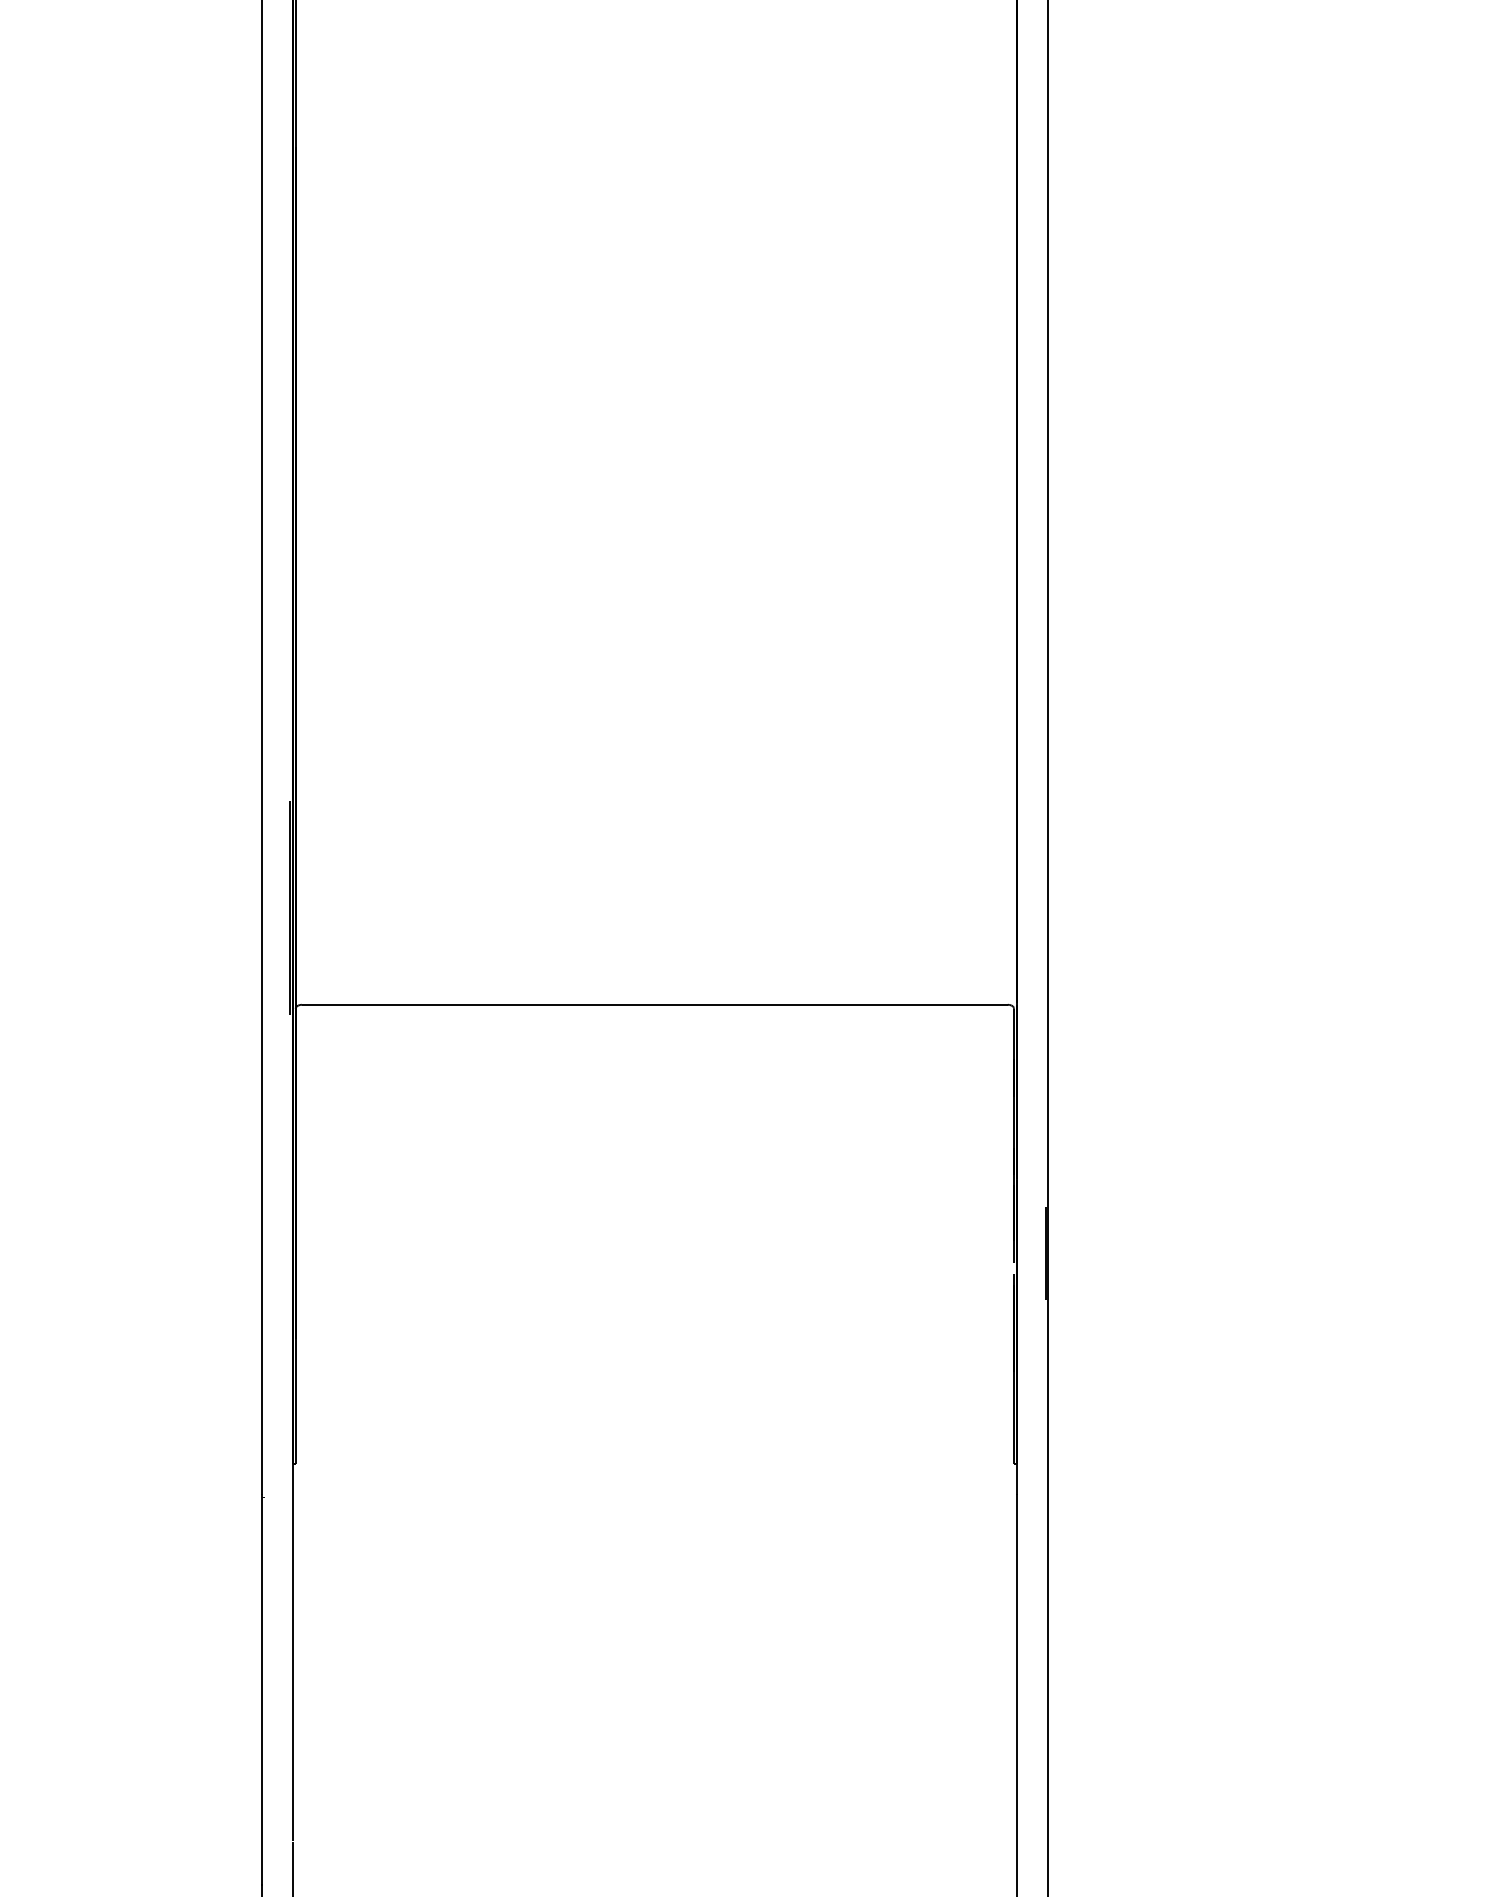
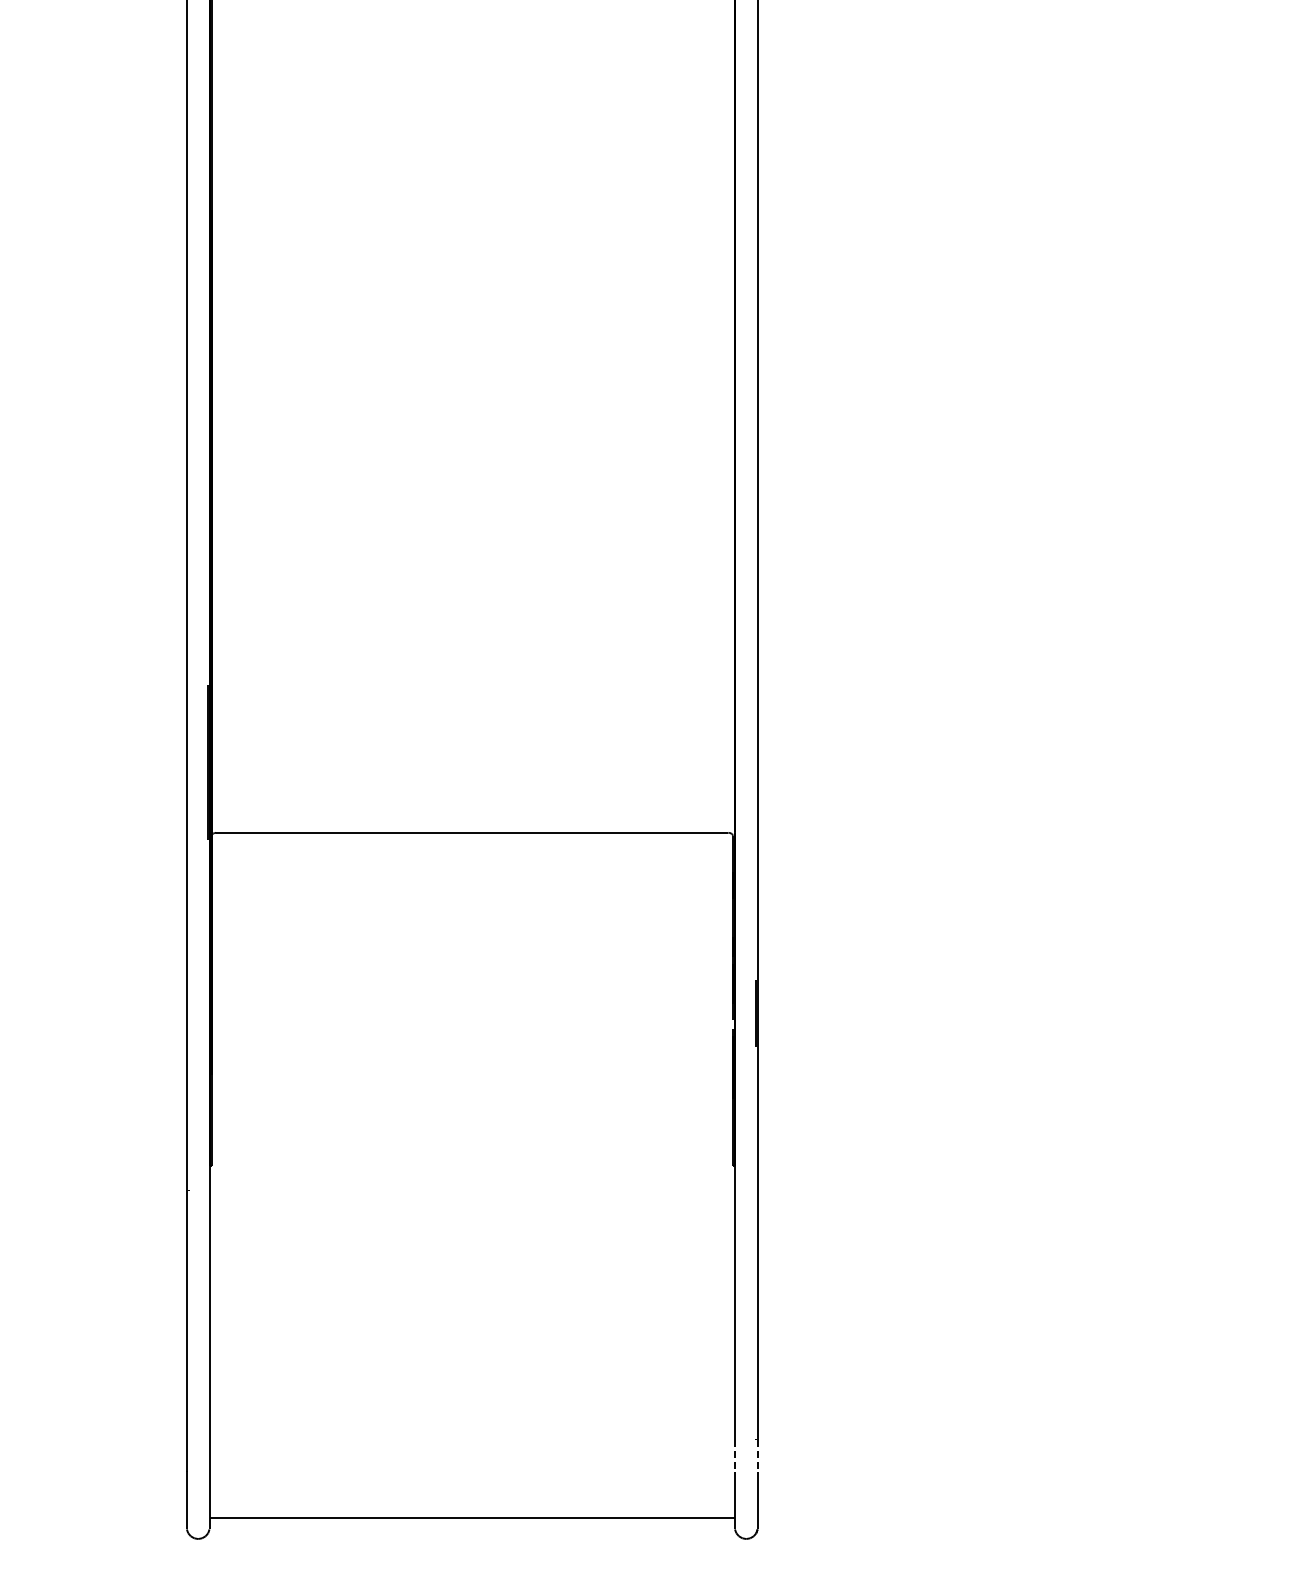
line: (1016, 1864) -> (734, 1456), solid -> dashed
line: (1047, 1864) -> (757, 1456), solid -> dashed

